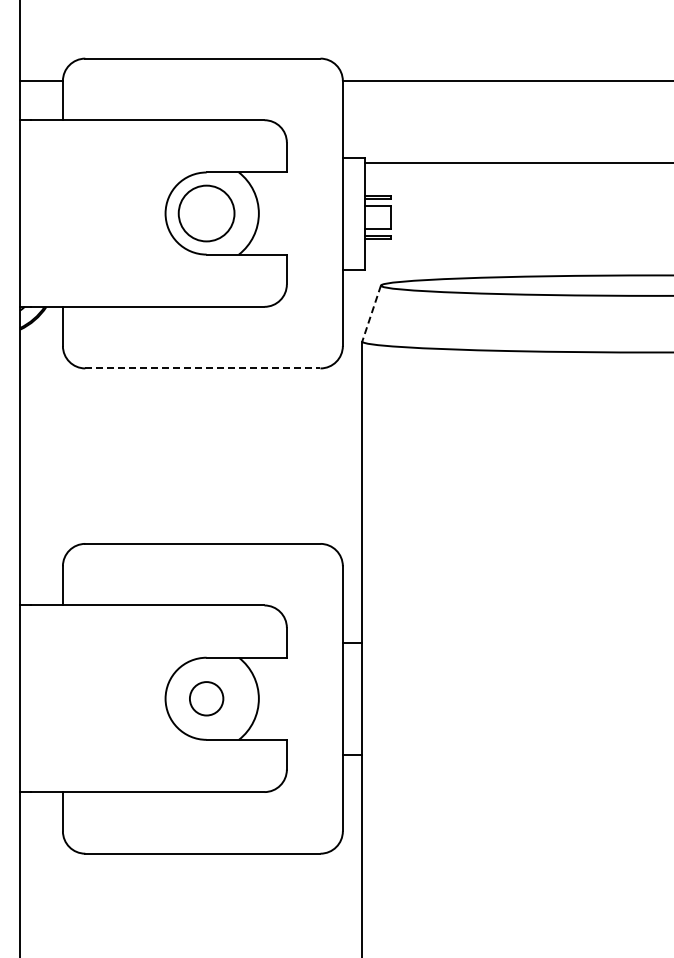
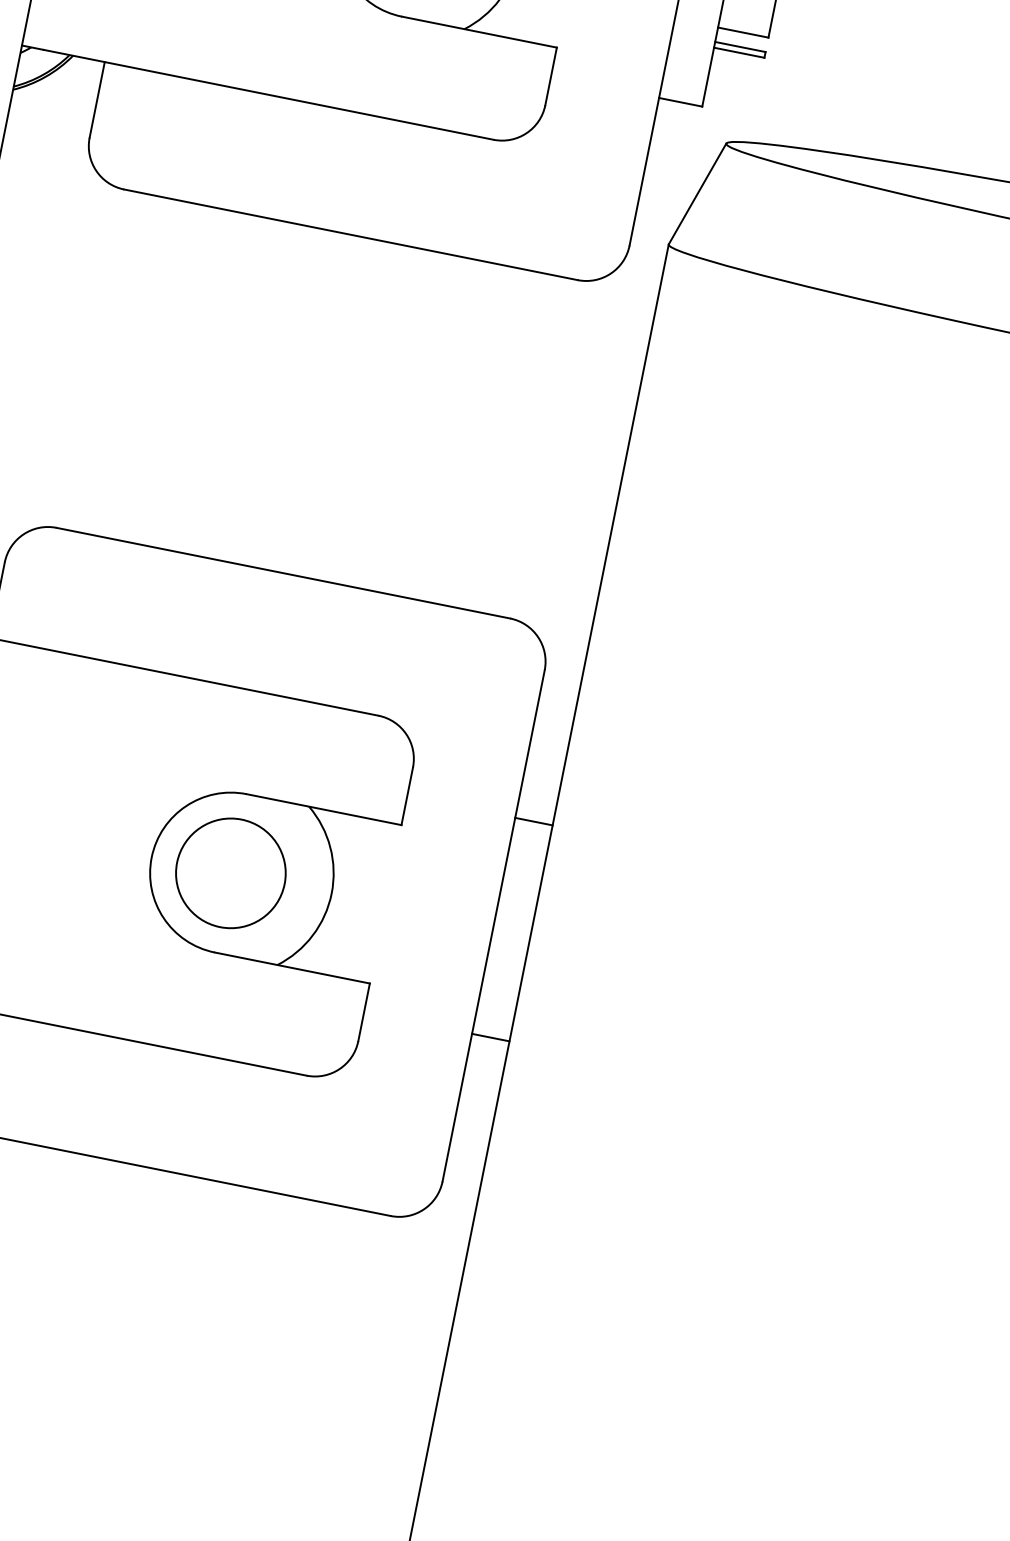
line: (371, 313) -> (697, 193), dashed -> solid
line: (202, 368) -> (350, 234), dashed -> solid
circle: (206, 698) -> (230, 872), size x1.67

